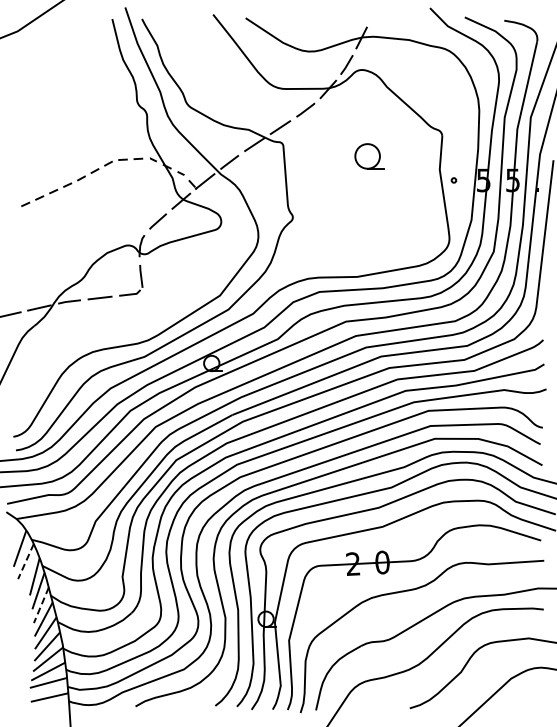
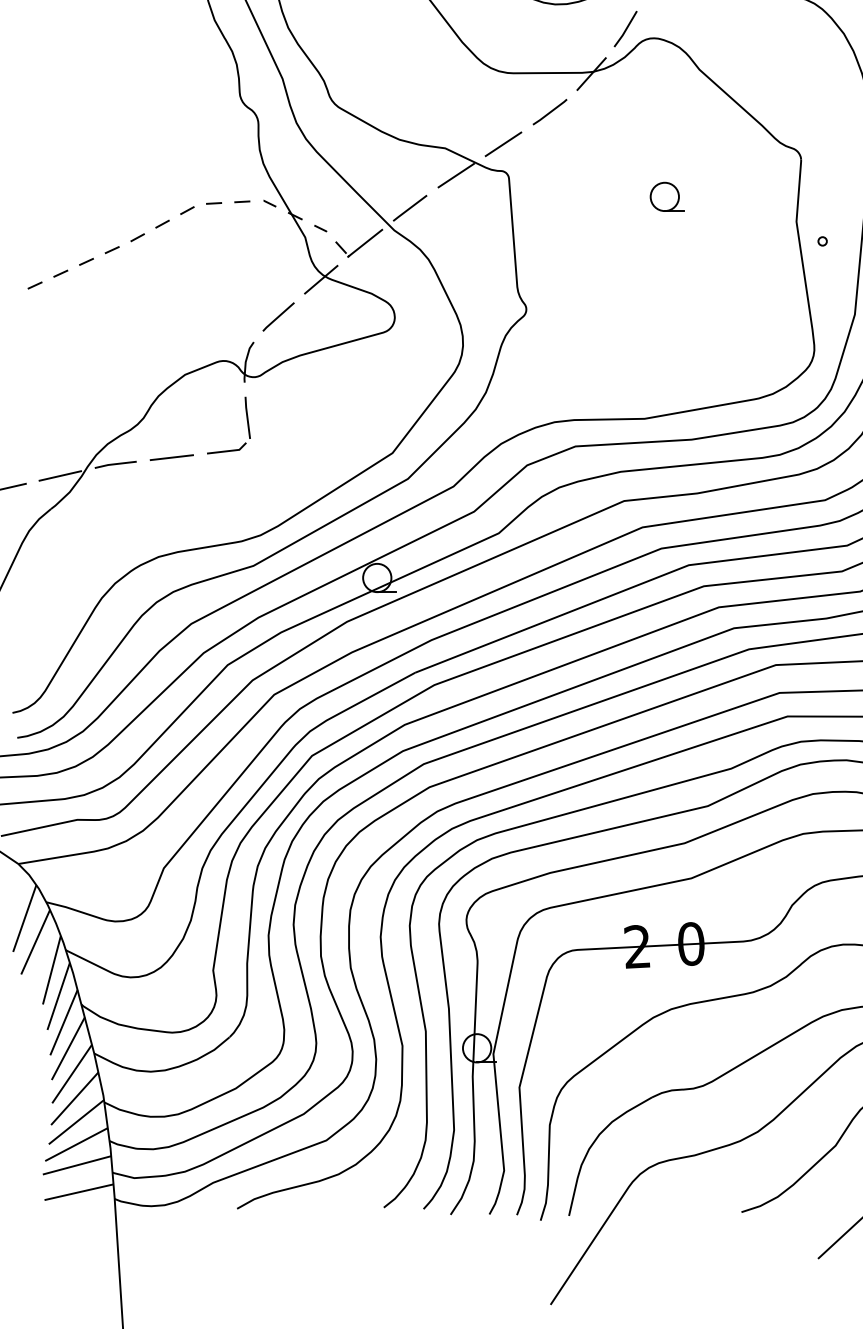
part: (368, 155) -> (665, 195), size x0.62
line: (25, 561) -> (34, 942), dashed -> solid
line: (41, 605) -> (64, 1022), dashed -> solid

